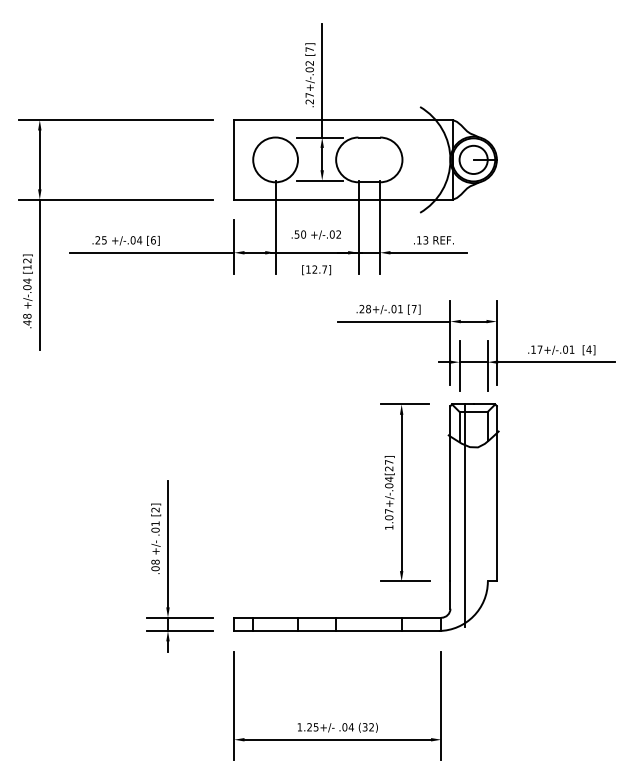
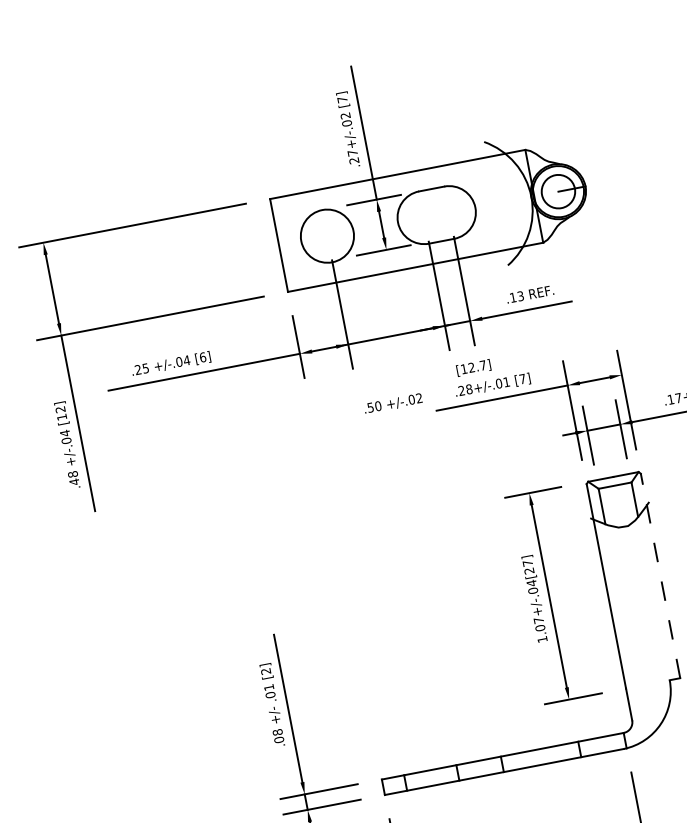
text: (315, 234) -> (392, 403), moved
text: (316, 270) -> (473, 368), moved
line: (496, 493) -> (660, 575), solid -> dashed
line: (464, 515) -> (627, 608), removed

